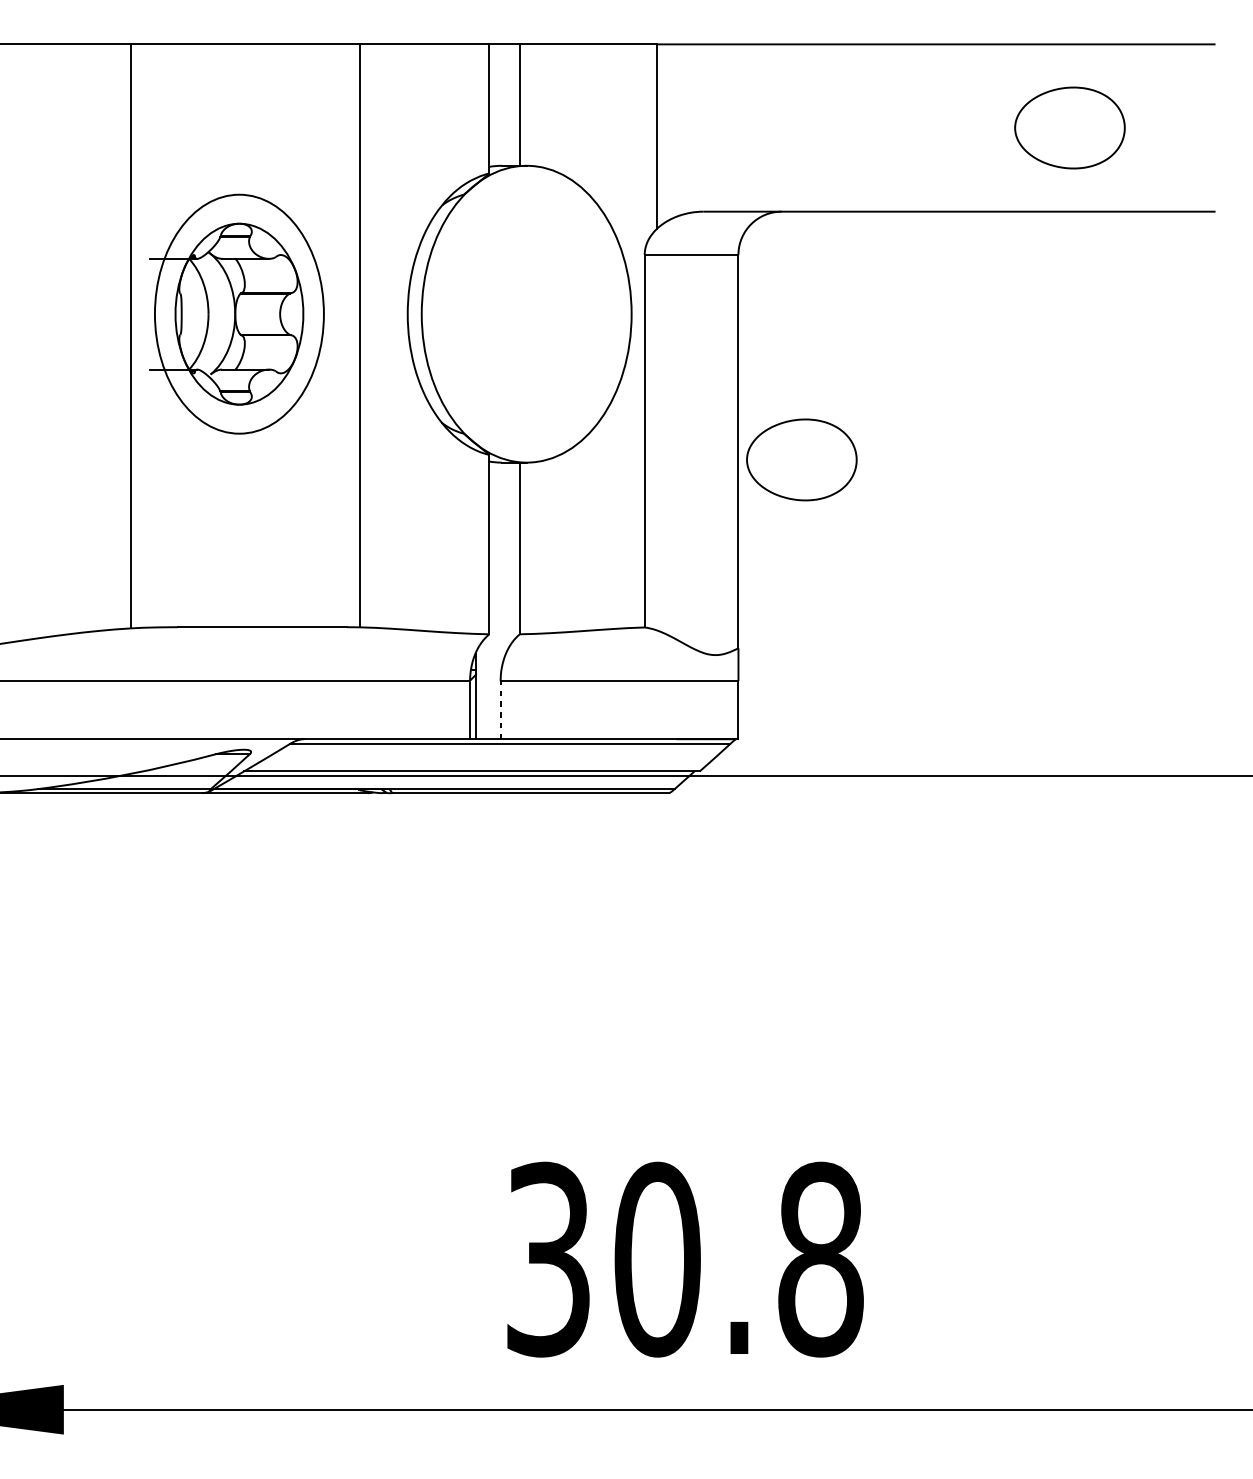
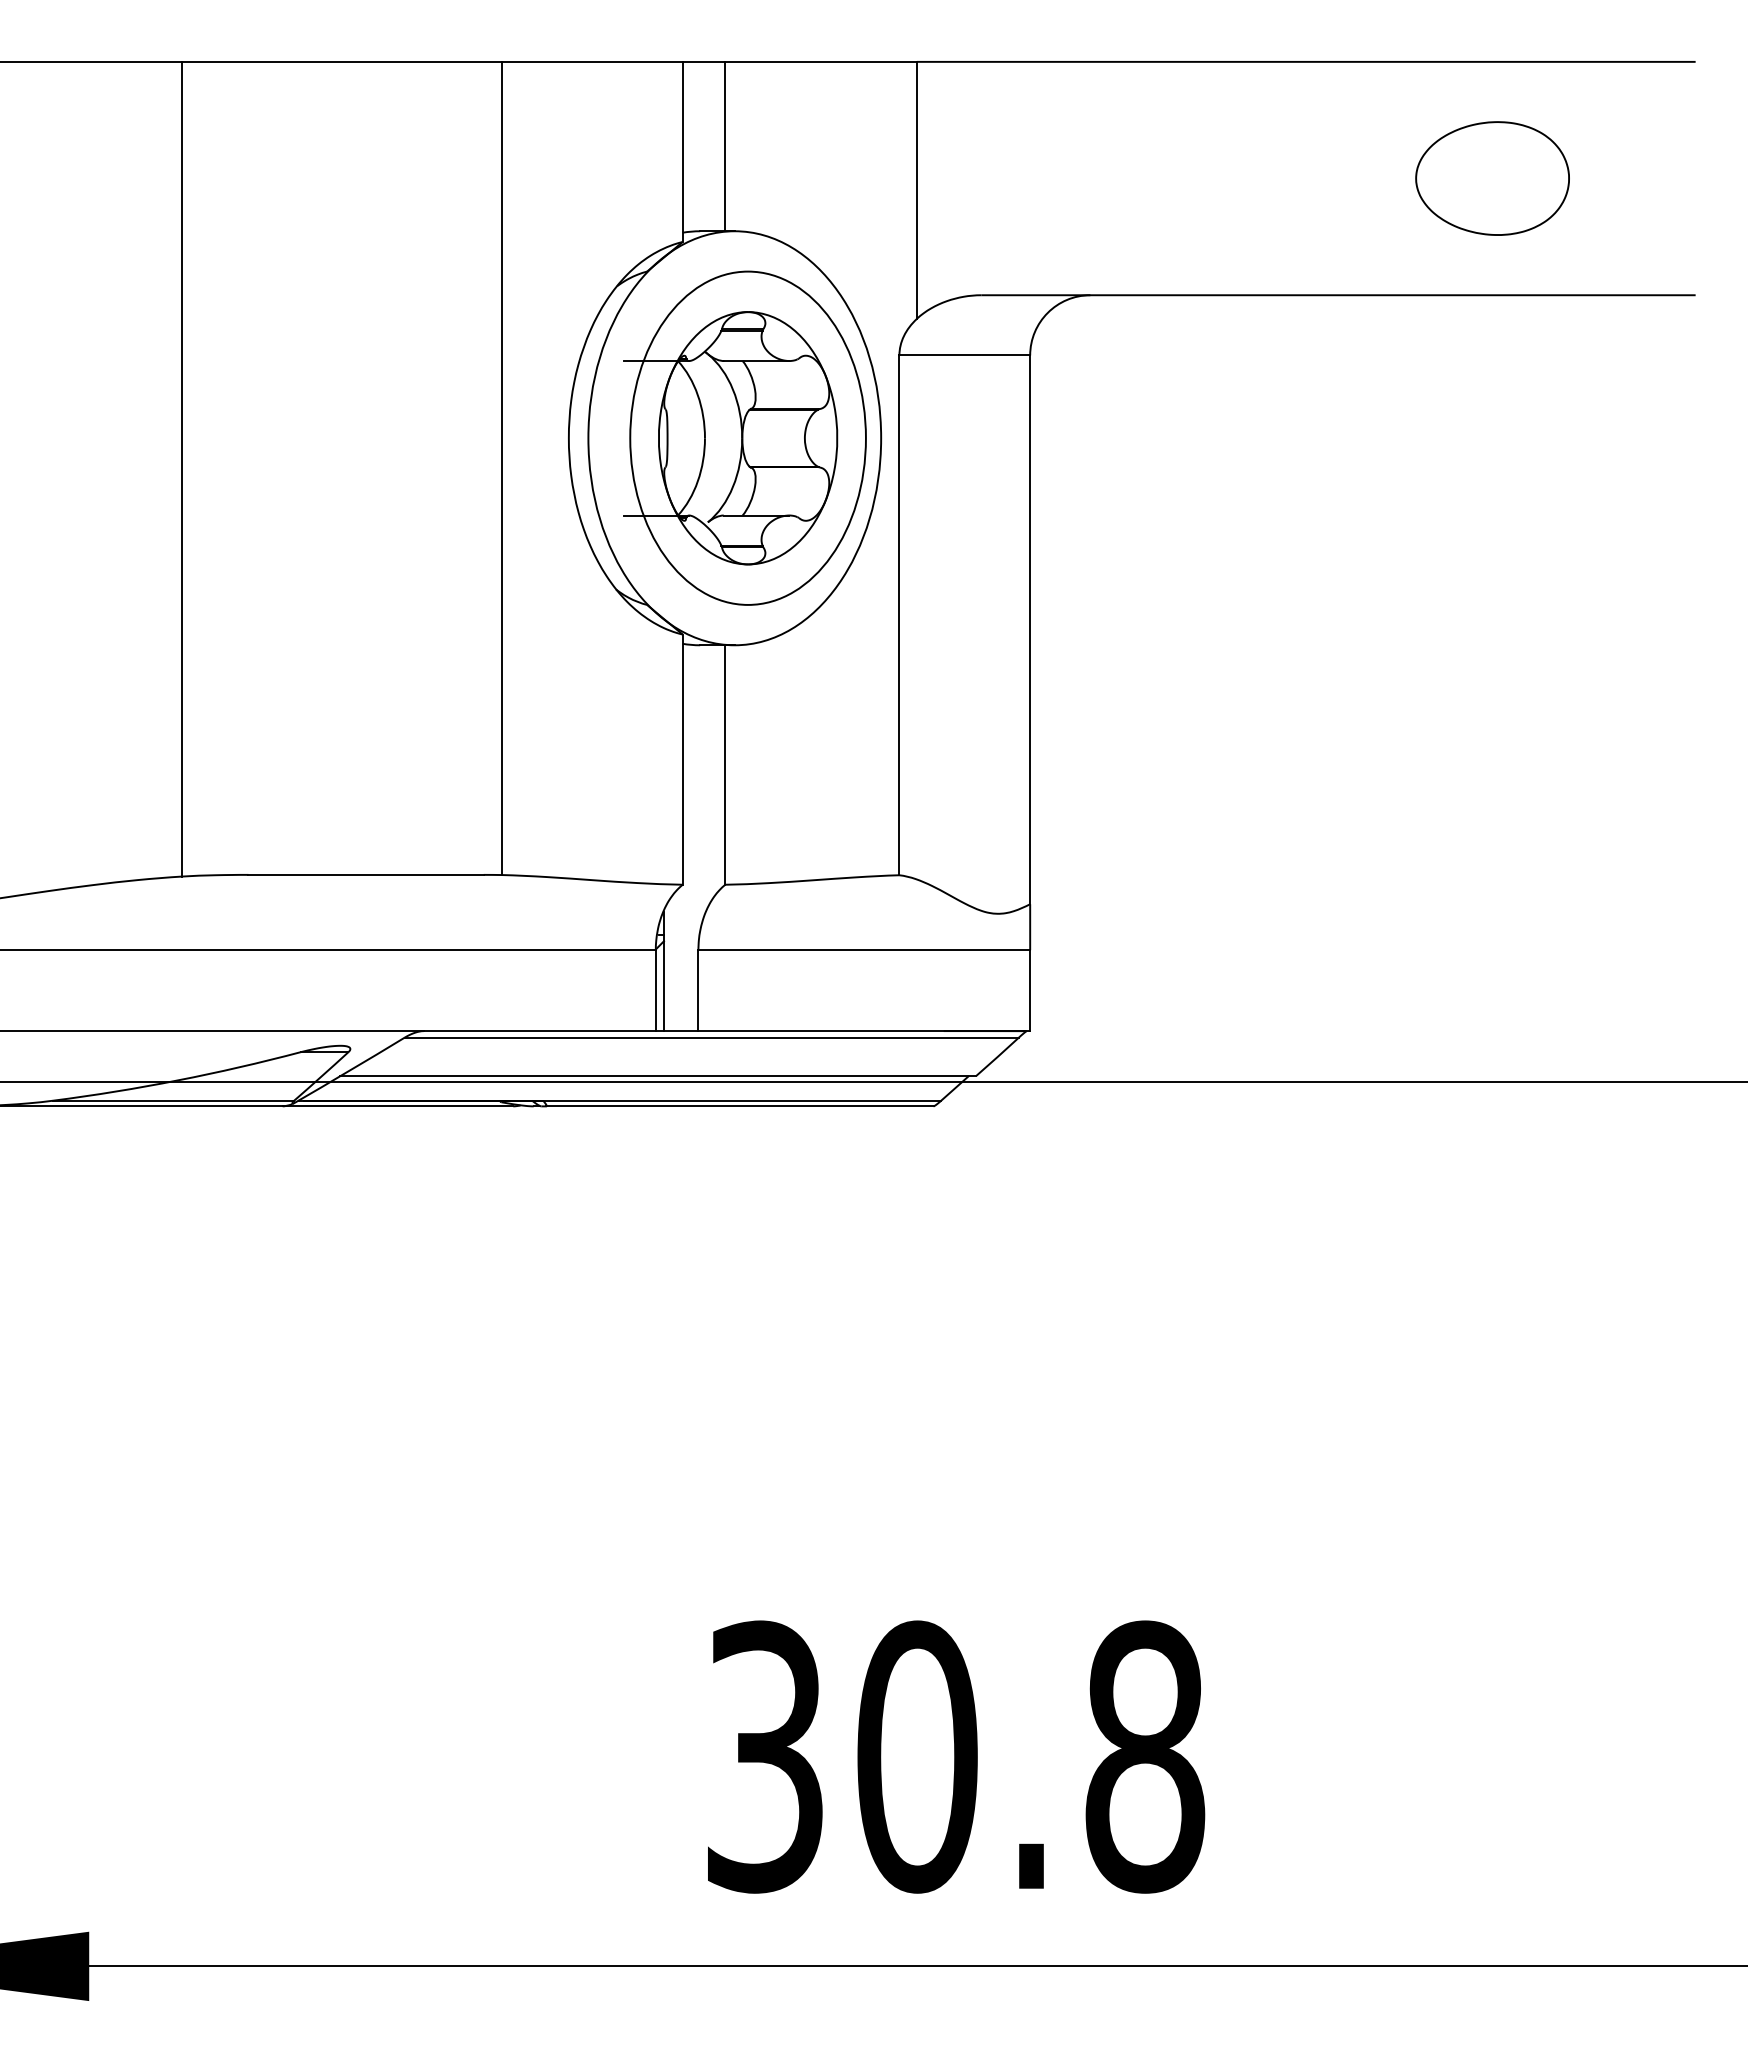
part: (236, 313) -> (744, 437), moved
part: (801, 459) -> (1118, 641), removed
line: (500, 710) -> (698, 990), dashed -> solid

